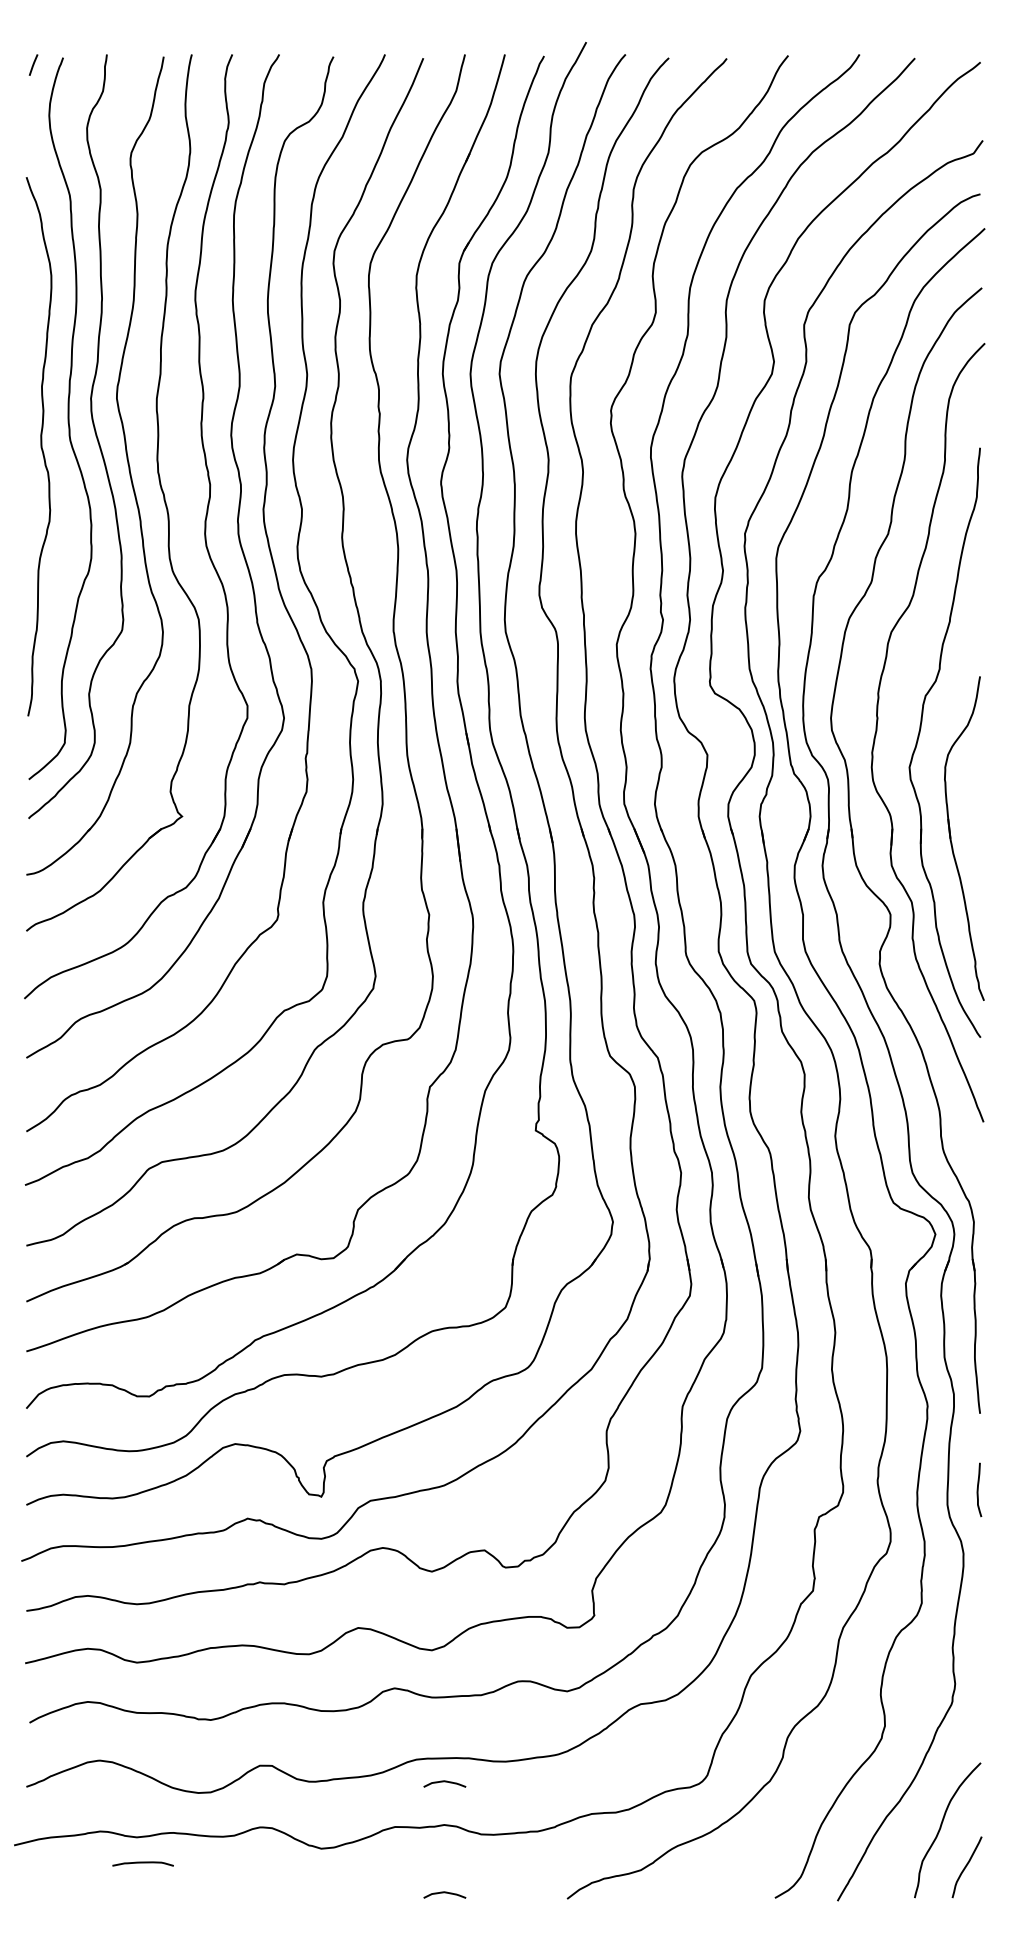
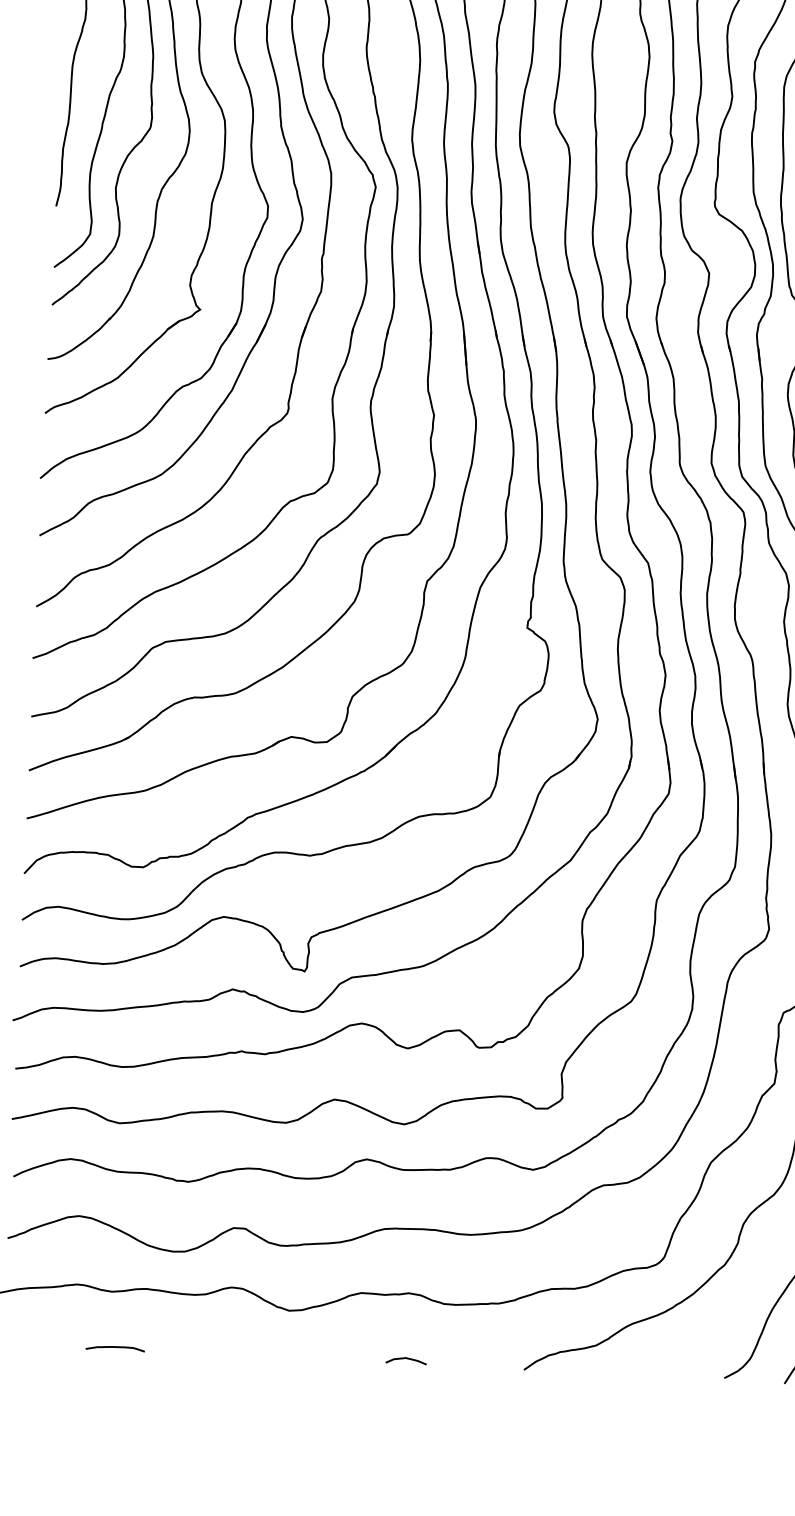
curve: (444, 1782) -> (410, 1252), removed
curve: (142, 1863) -> (114, 1348), moved

